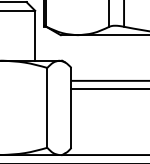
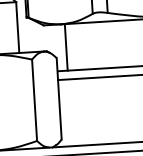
line: (81, 57) -> (66, 46), added

